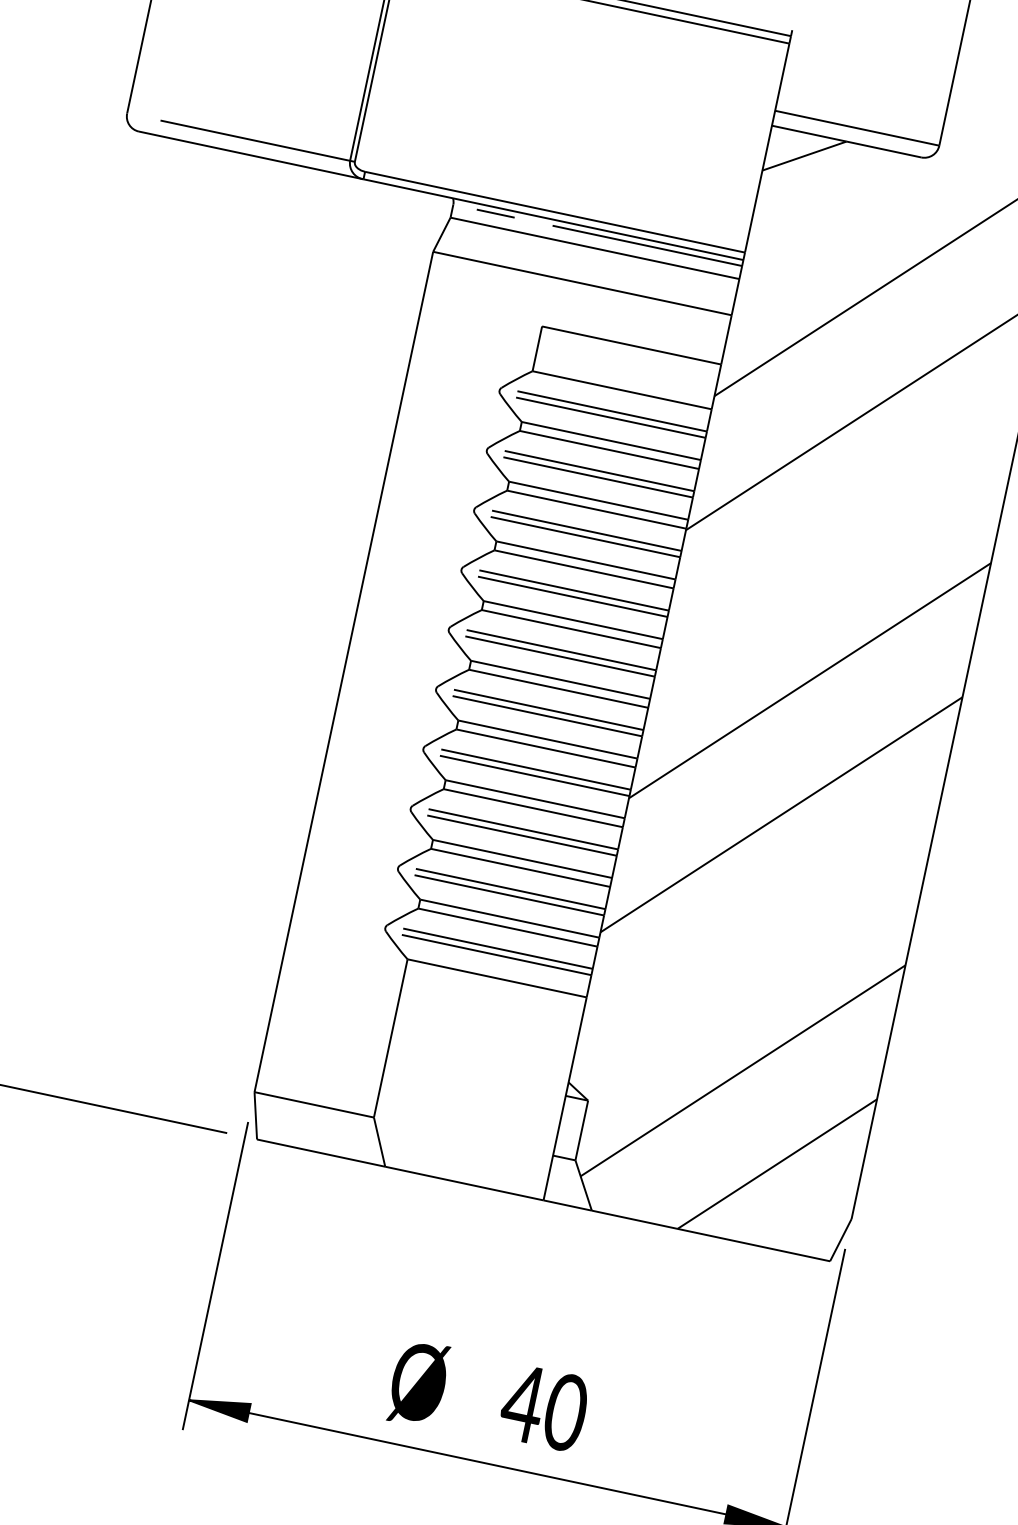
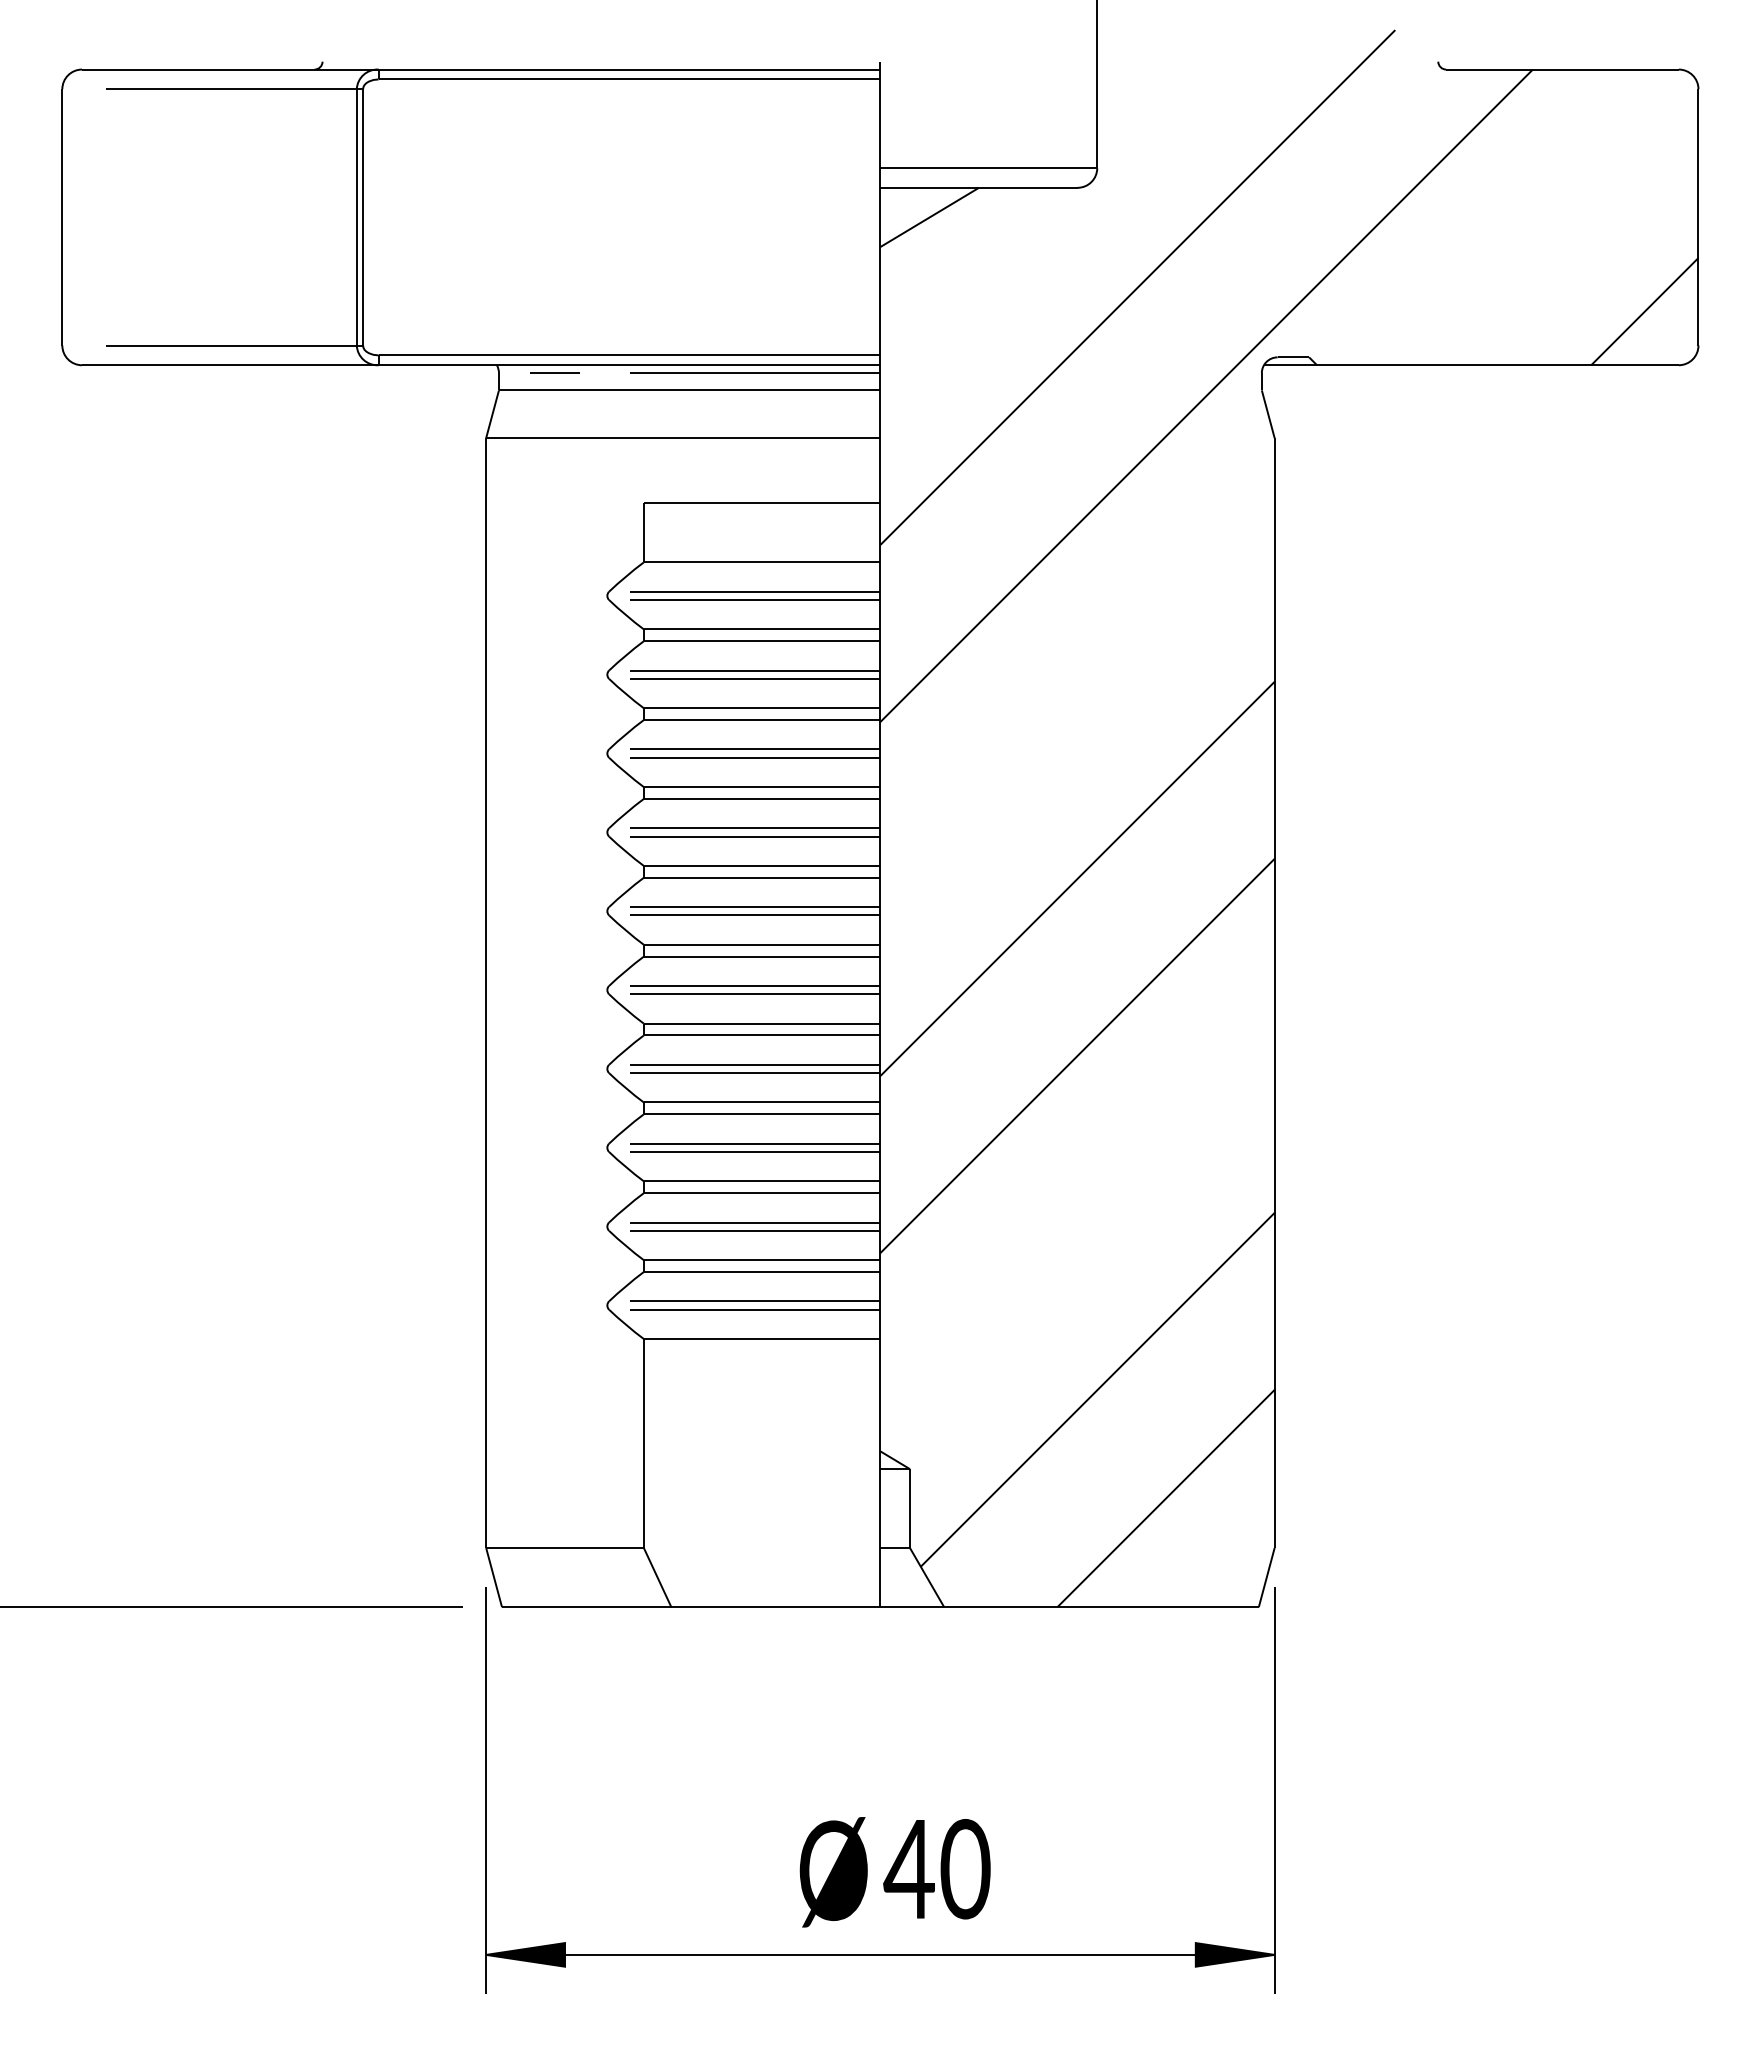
text: (418, 1383) -> (833, 1872), moved

